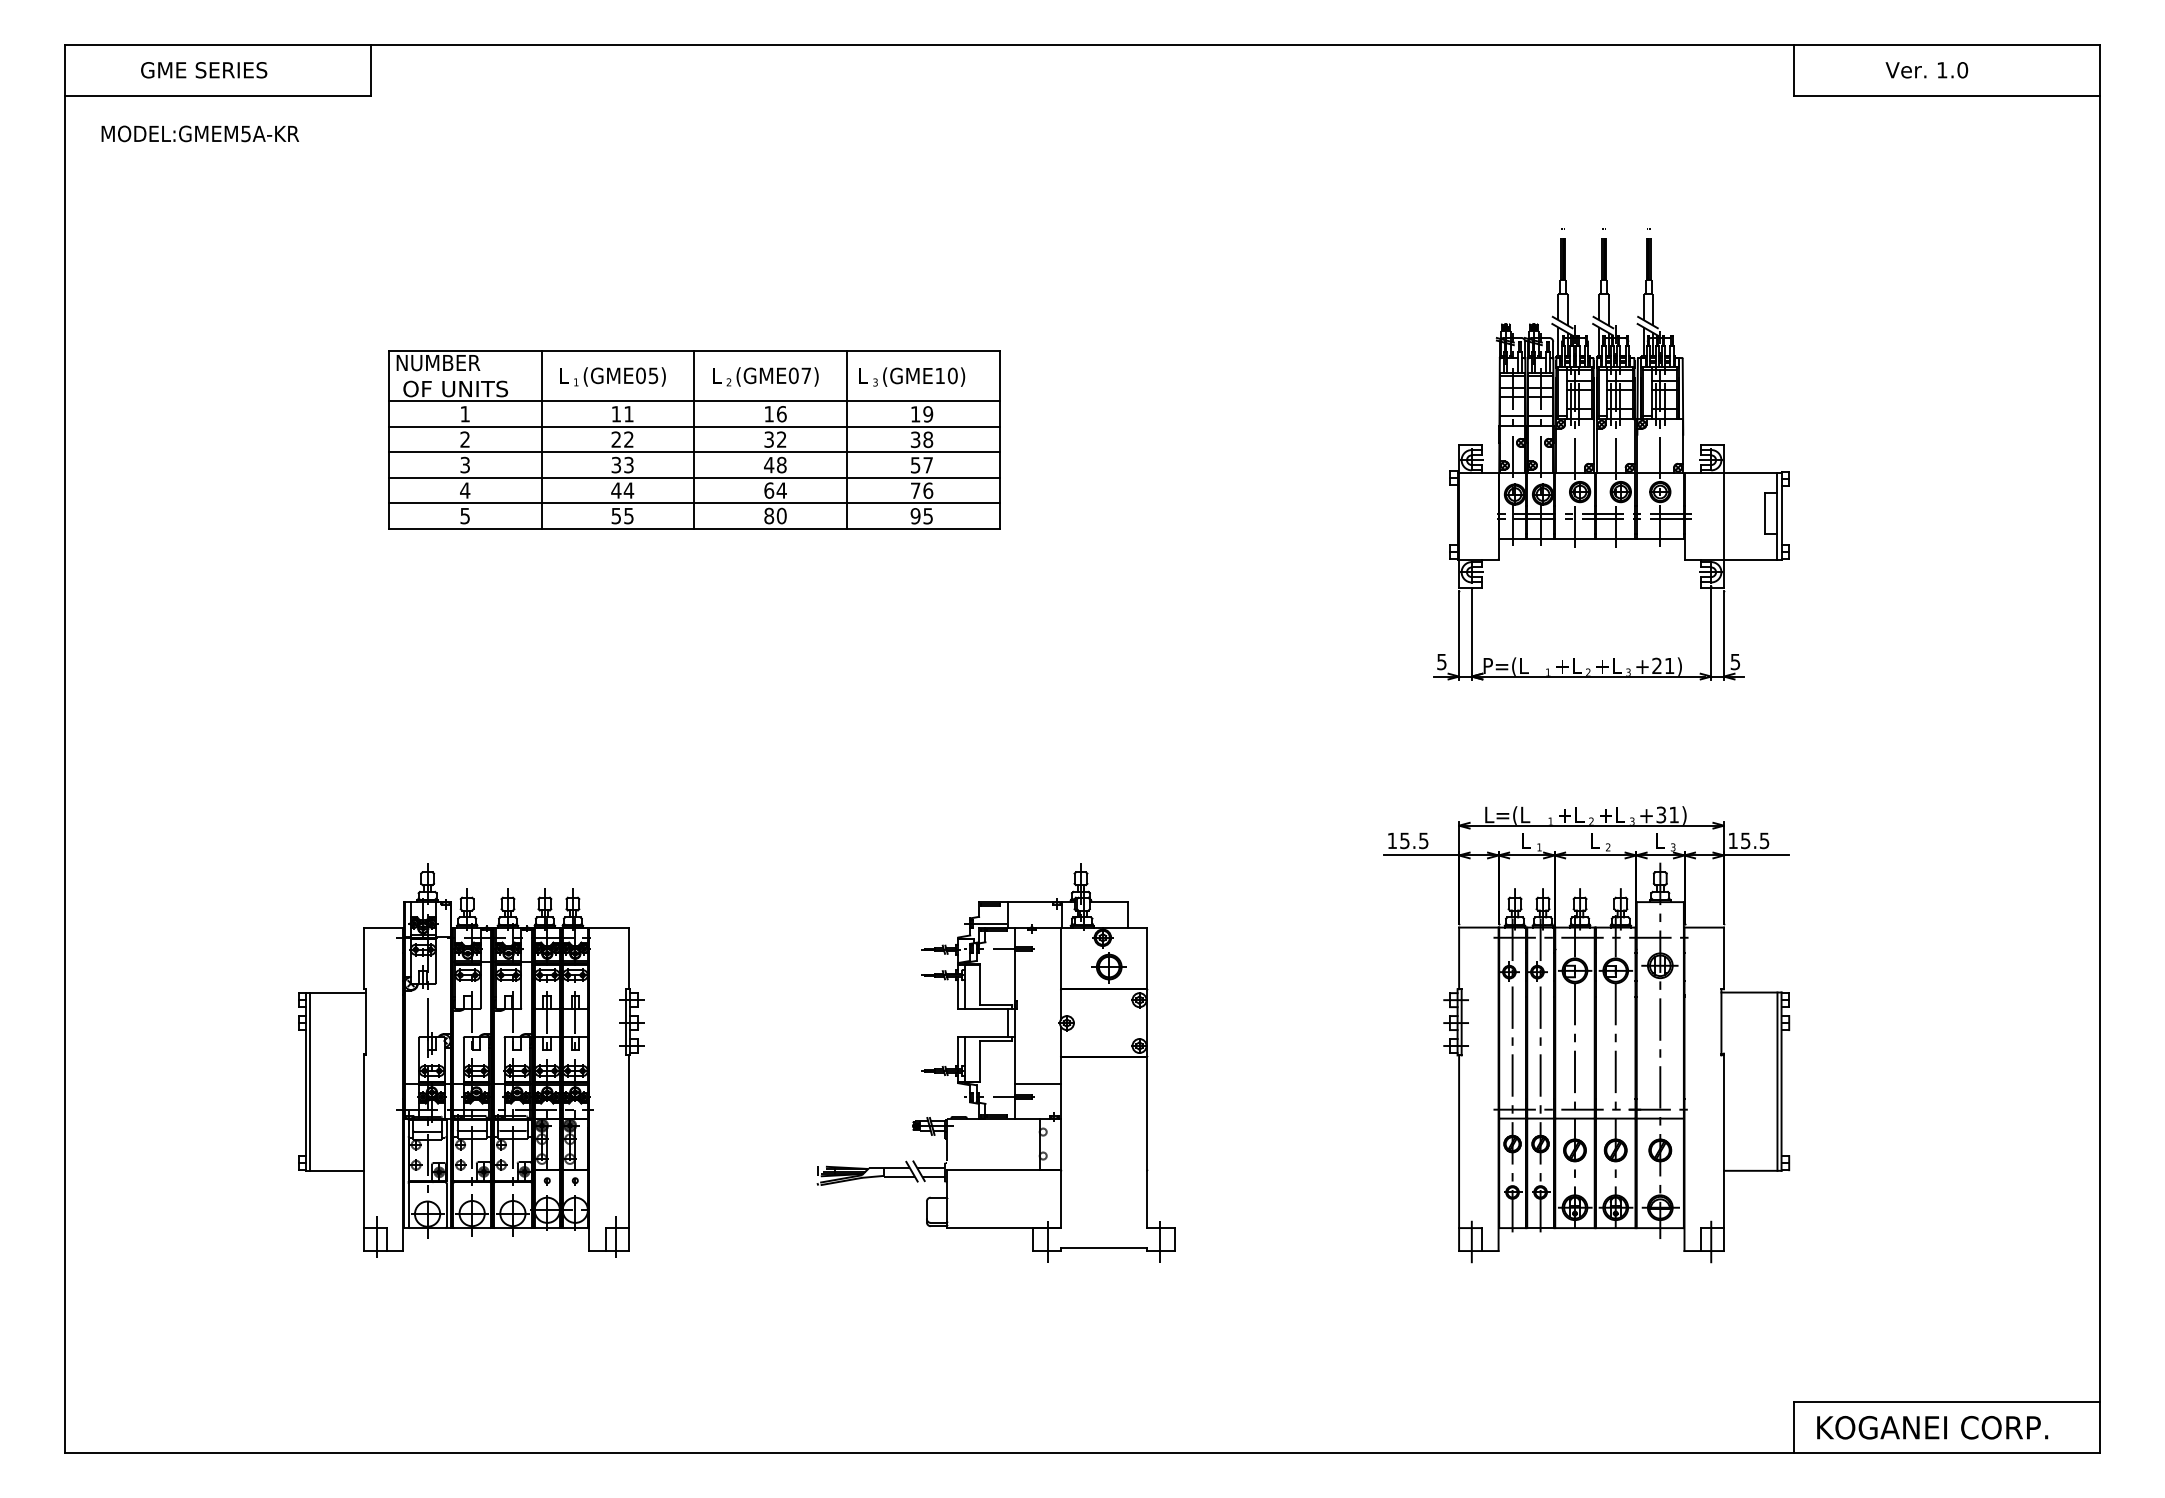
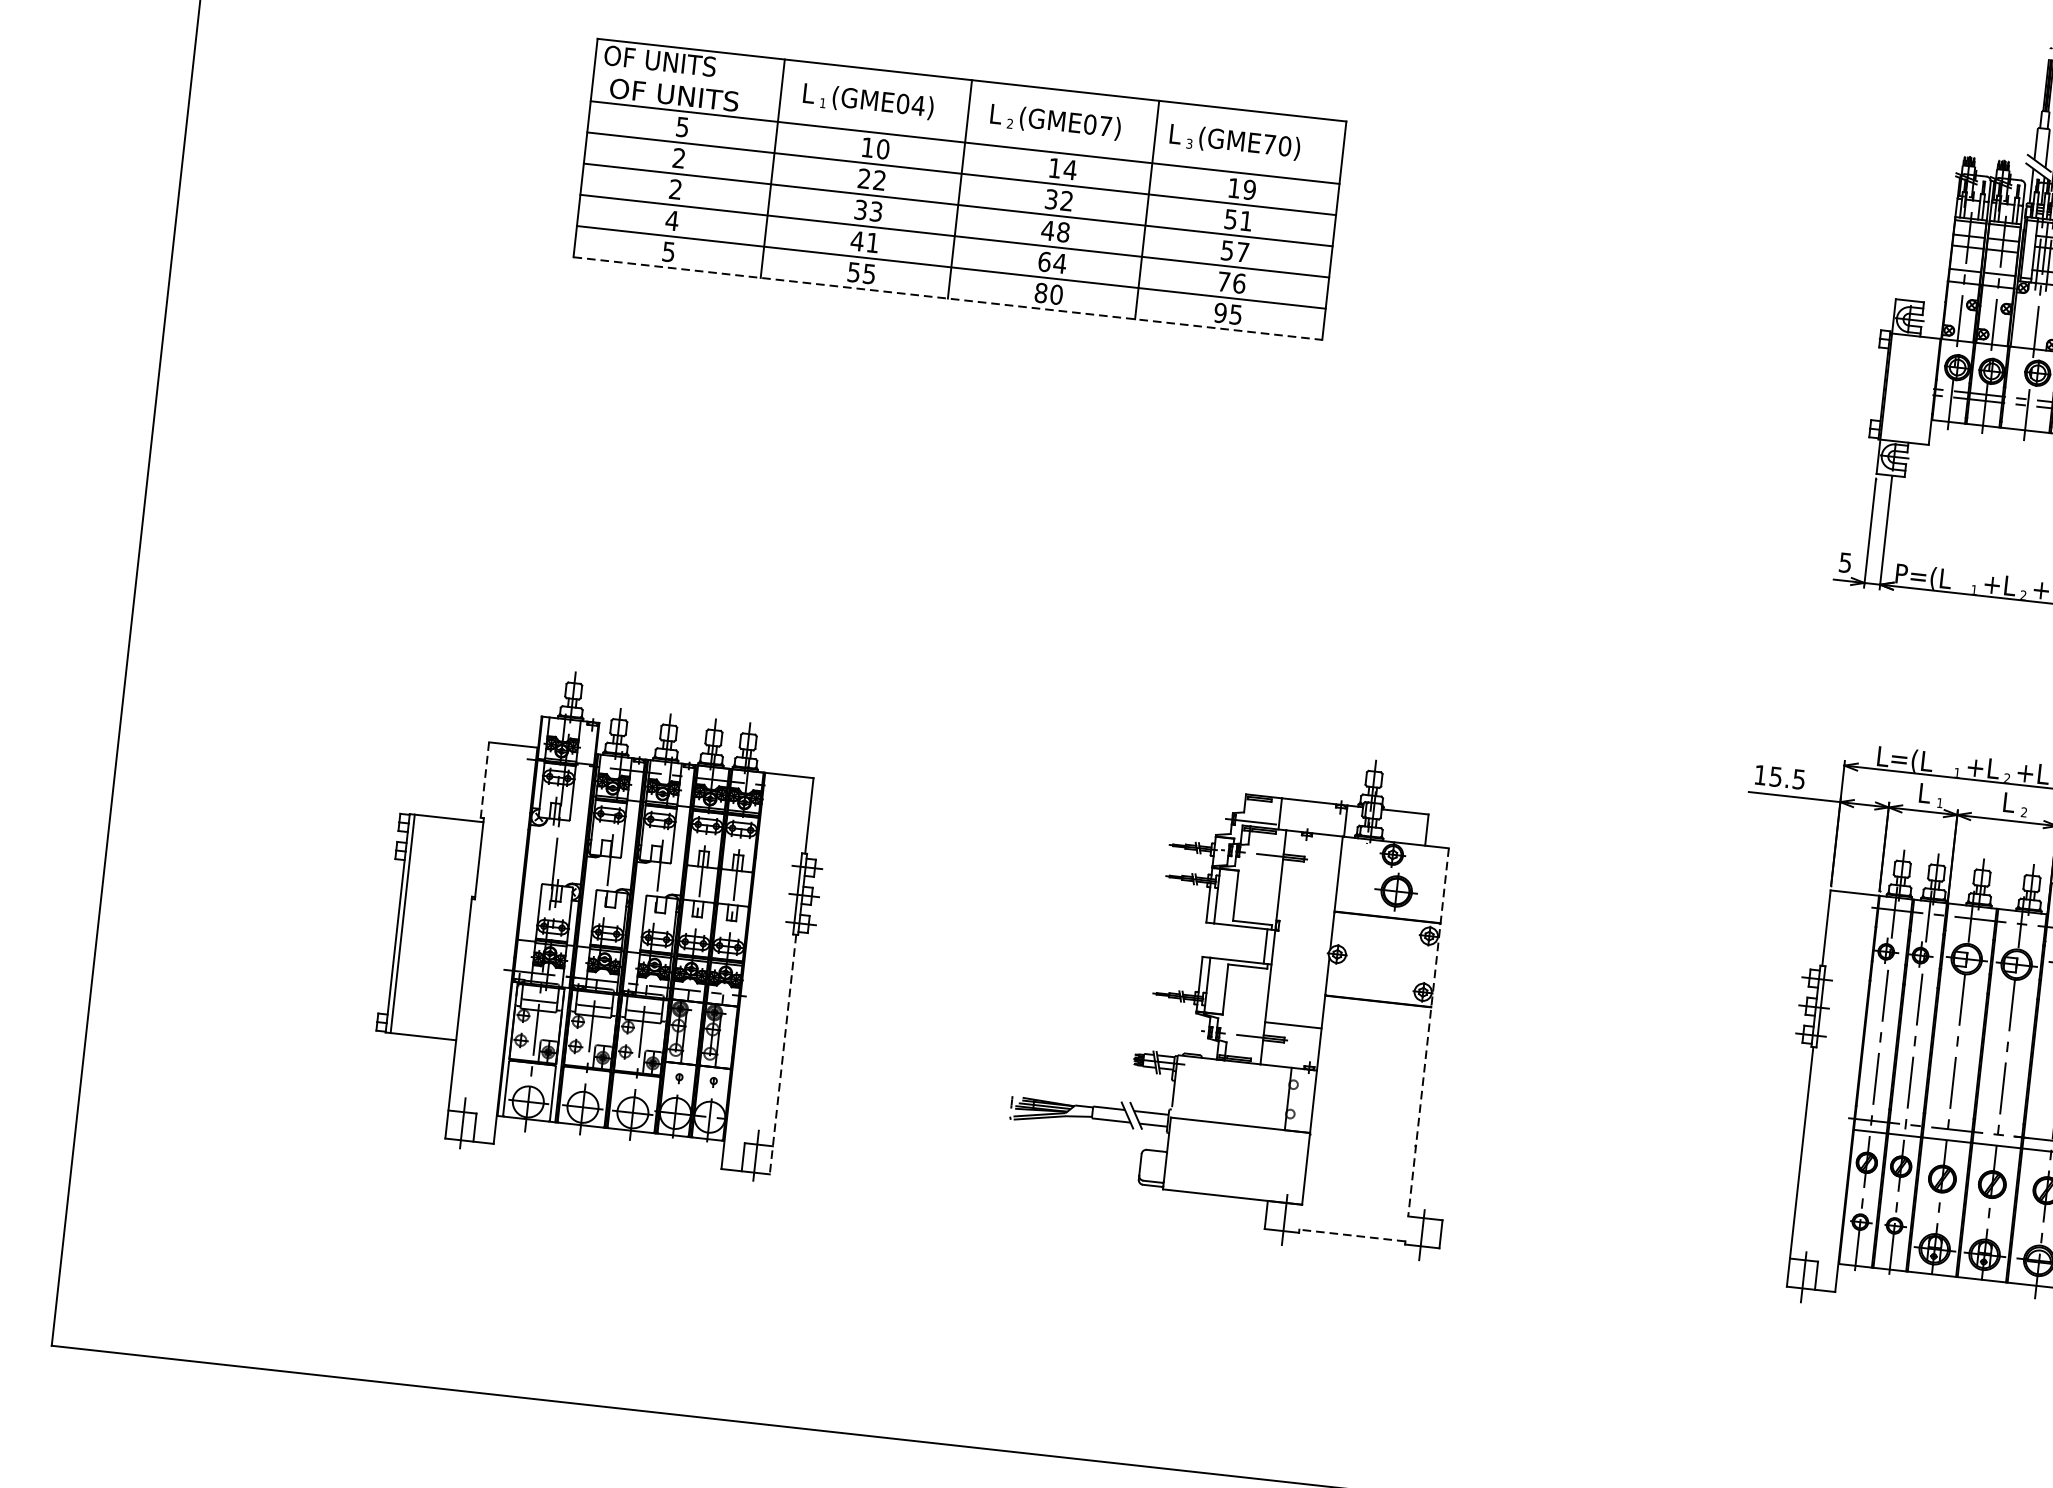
text: (441, 362) -> (660, 60), NUMBER -> OF UNITS
text: (653, 375) -> (918, 105), (GME05) -> (GME04)
text: (939, 375) -> (1268, 143), (GME10) -> (GME70)
text: (464, 414) -> (681, 127), 1 -> 5
text: (628, 414) -> (882, 149), 11 -> 10
text: (781, 414) -> (1069, 170), 16 -> 14
text: (922, 439) -> (1239, 219), 38 -> 51
text: (464, 465) -> (674, 189), 3 -> 2
text: (628, 490) -> (872, 242), 44 -> 41
line: (694, 528) -> (947, 298), solid -> dashed
line: (363, 958) -> (484, 780), solid -> dashed
line: (1147, 1078) -> (1428, 1033), solid -> dashed
line: (628, 1153) -> (782, 1054), solid -> dashed
line: (1103, 1248) -> (1351, 1235), solid -> dashed

